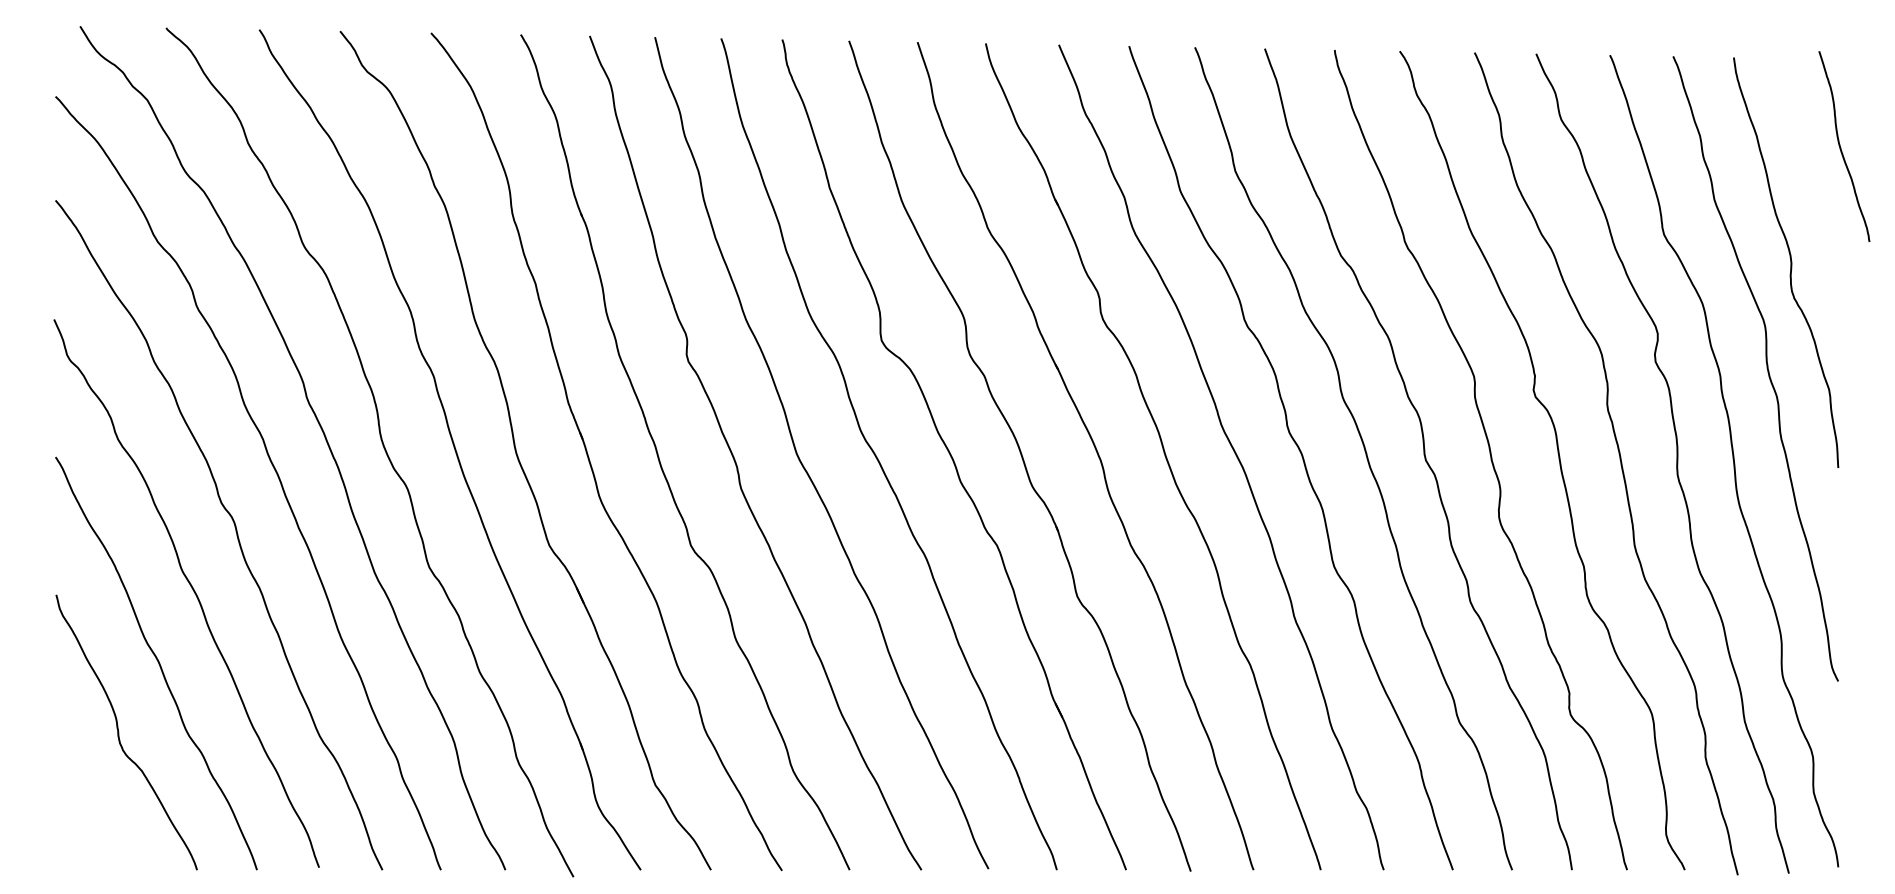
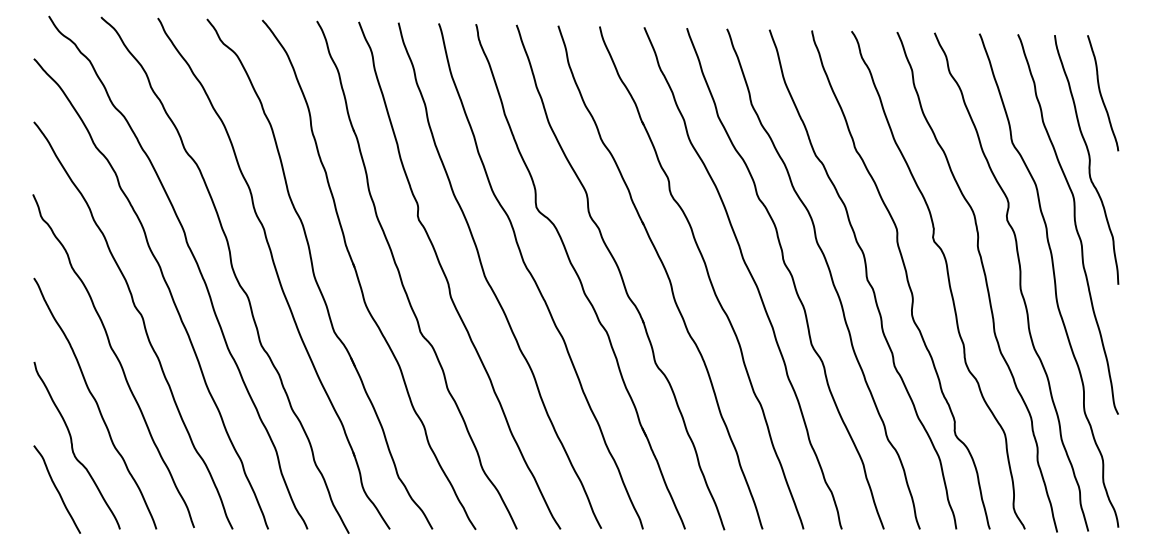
curve: (1841, 146) -> (1101, 93), moved
curve: (94, 804) -> (57, 489), added

